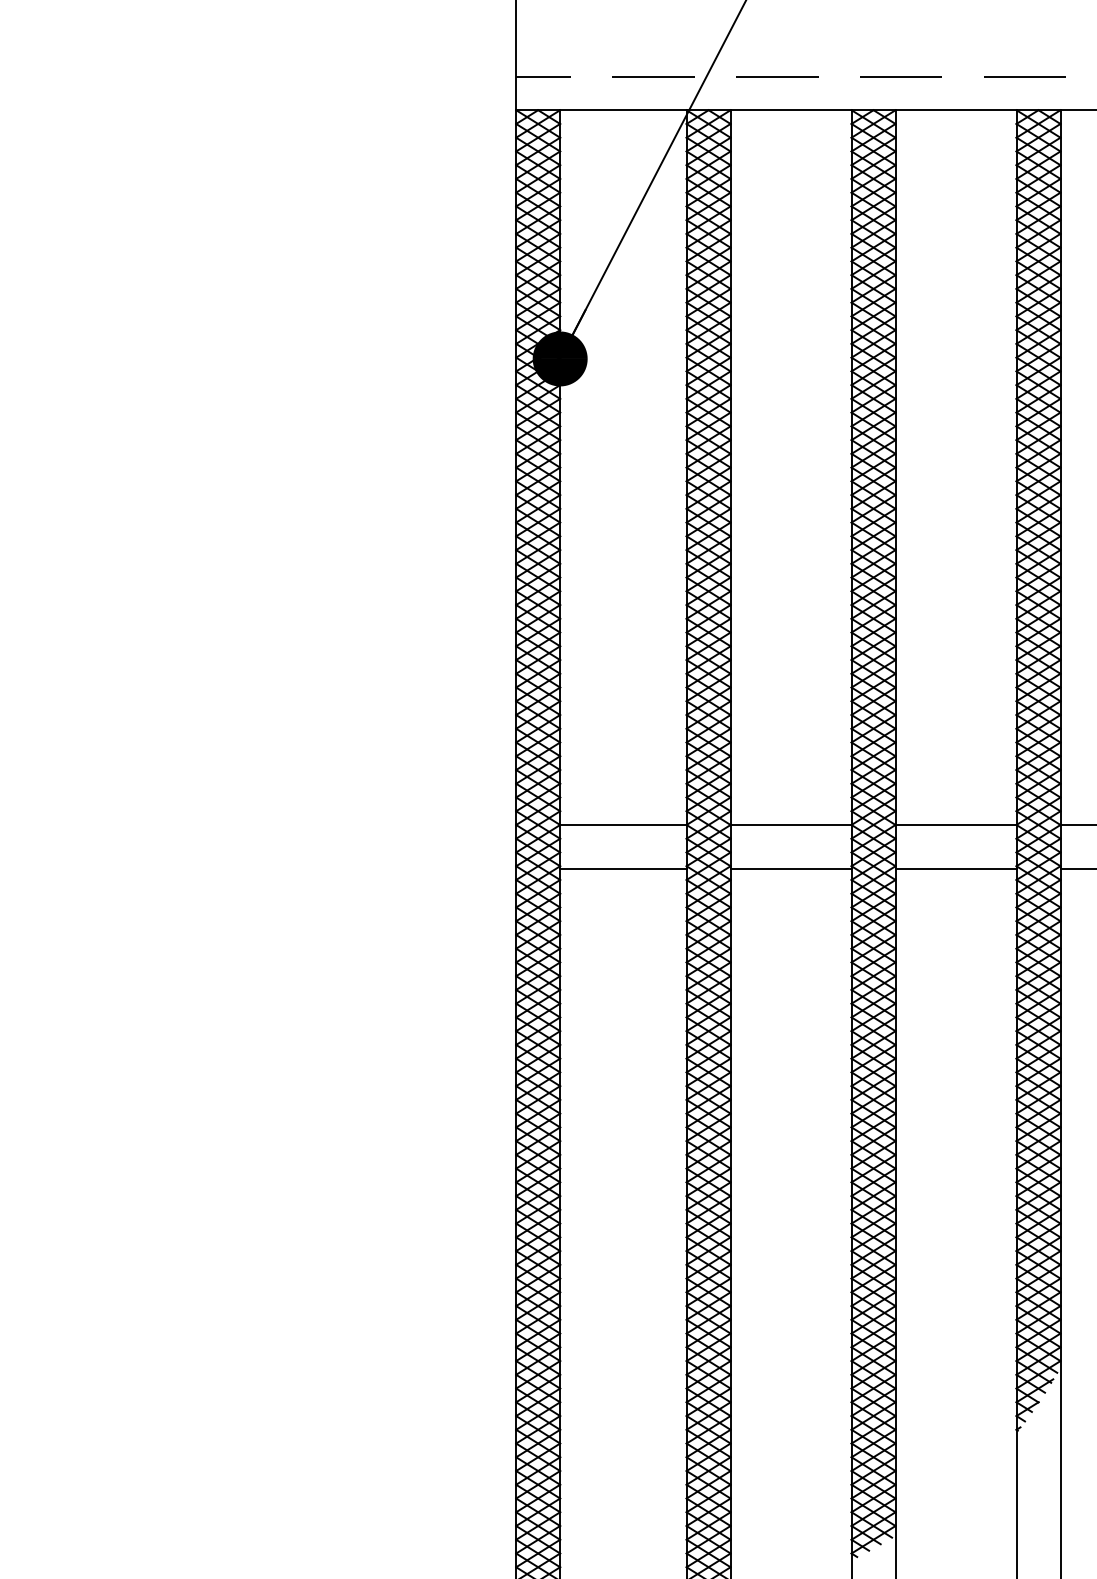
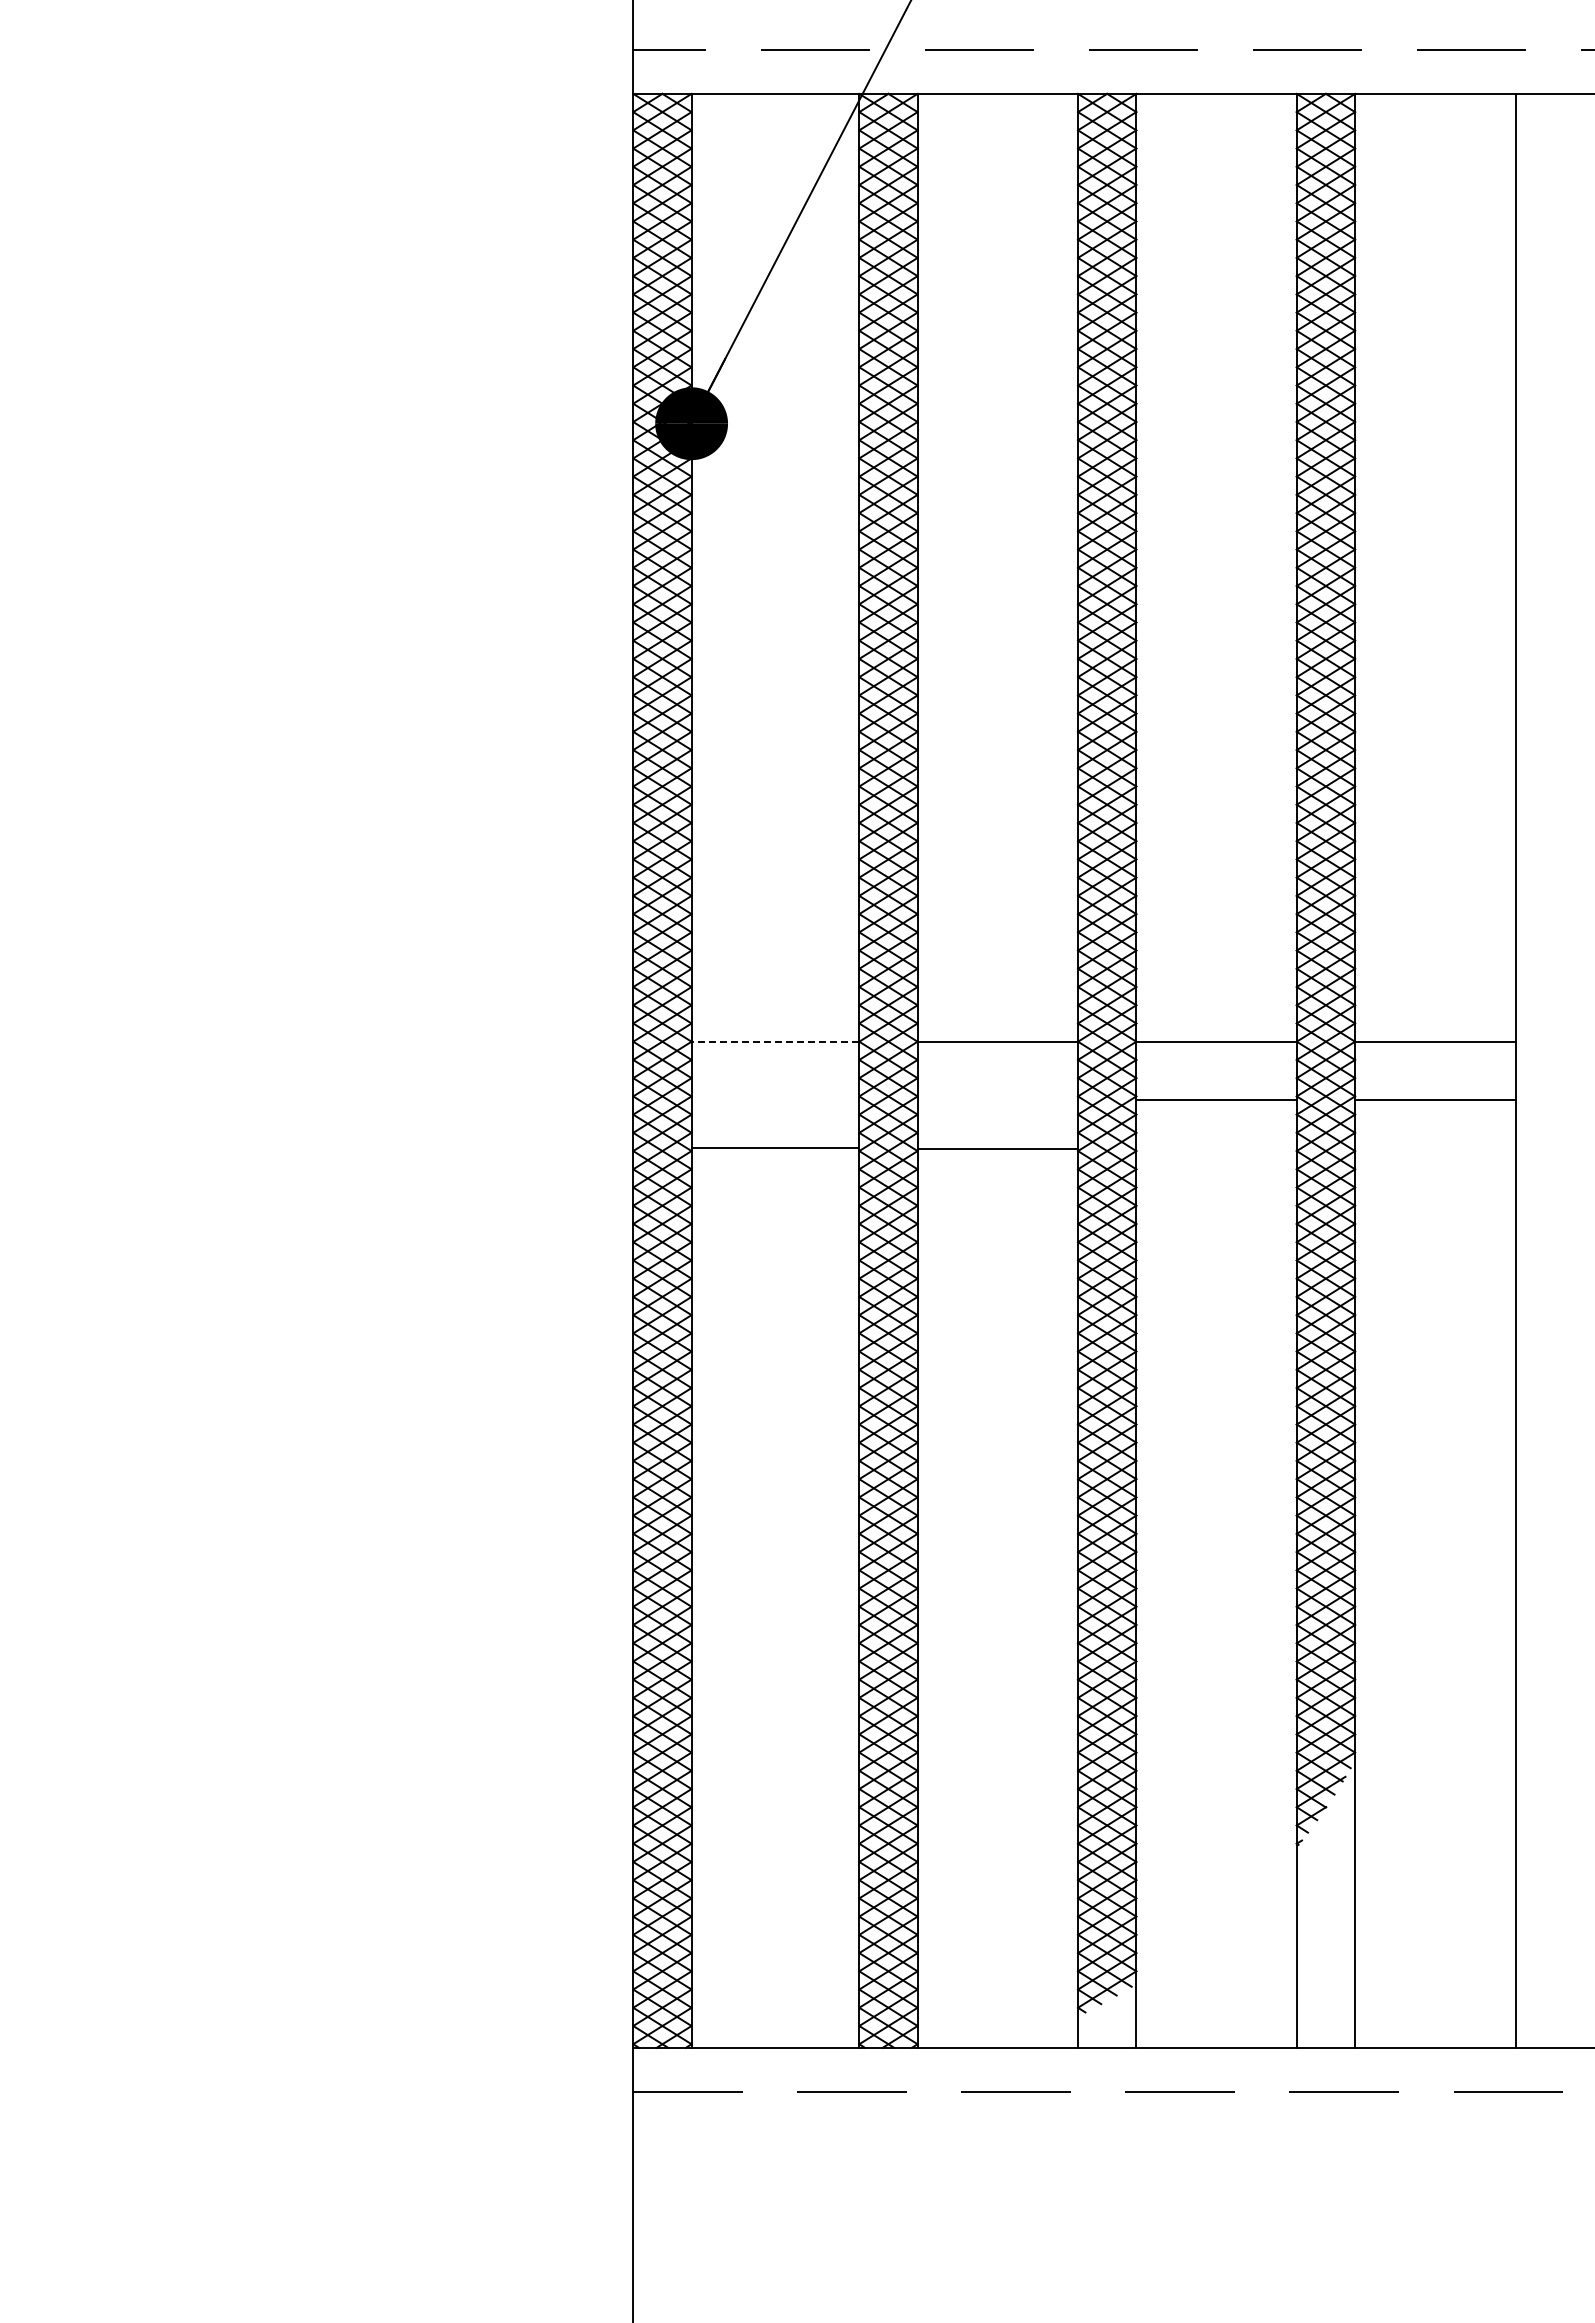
line: (623, 824) -> (775, 1041), solid -> dashed
line: (623, 869) -> (775, 1148), moved
line: (790, 869) -> (997, 1149), moved

